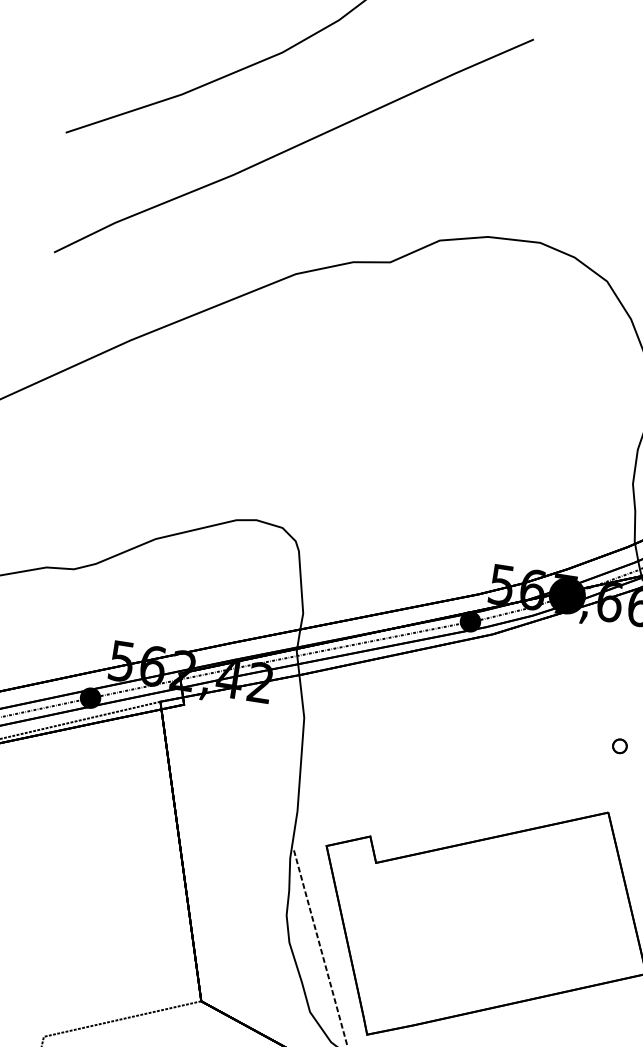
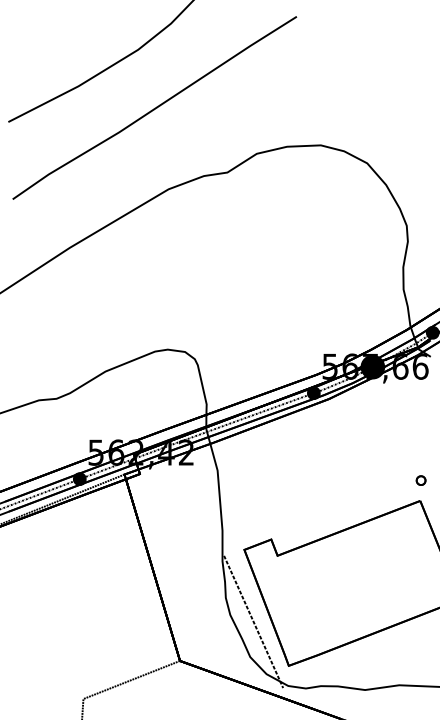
part: (619, 745) -> (420, 480), moved

